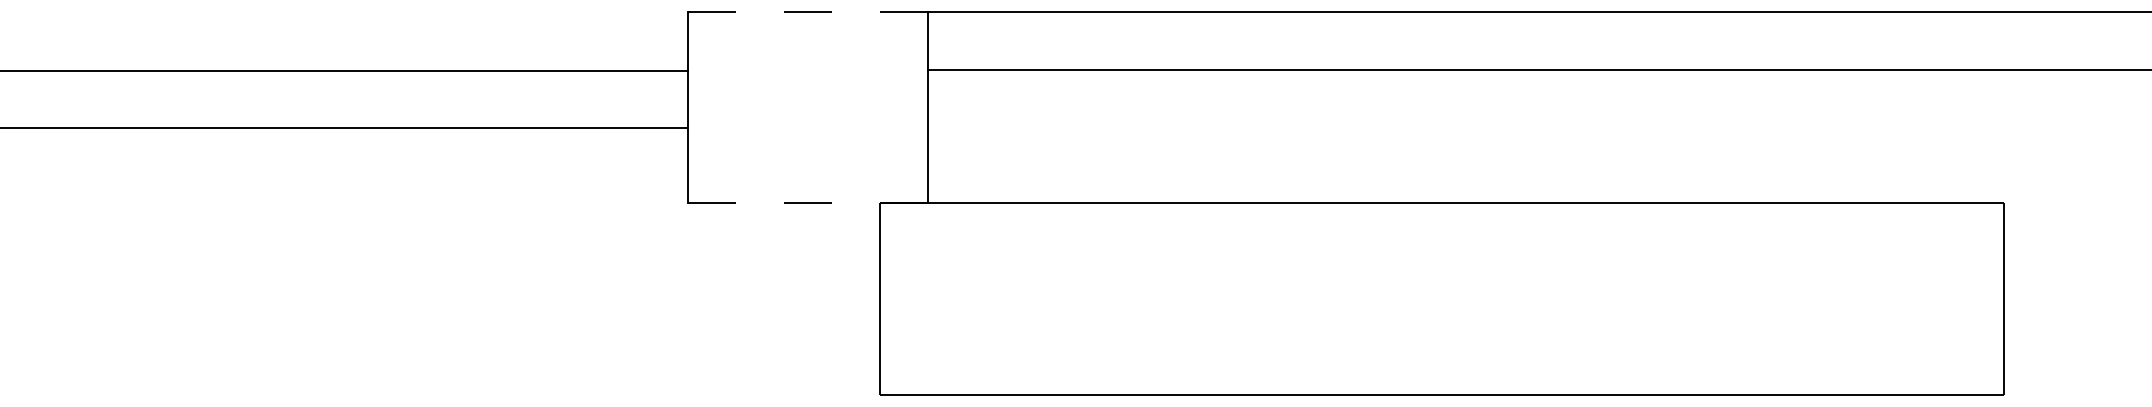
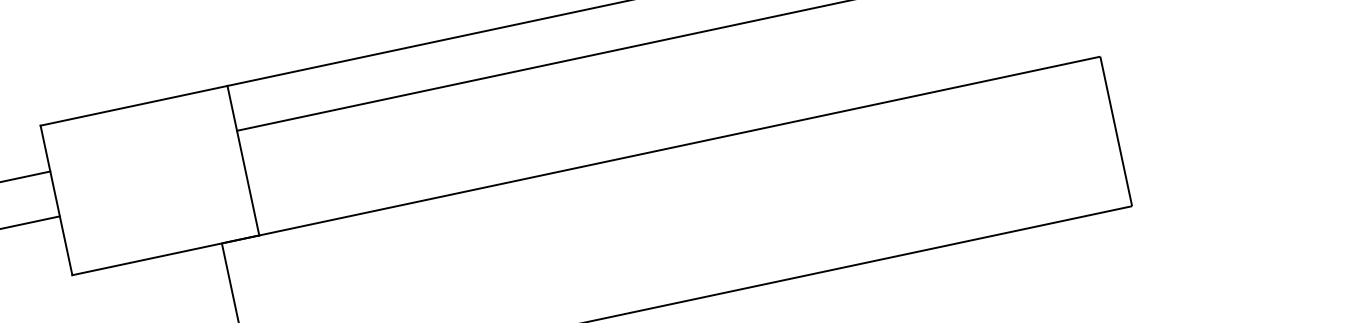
line: (807, 12) -> (133, 106), dashed -> solid
line: (807, 203) -> (165, 255), dashed -> solid

